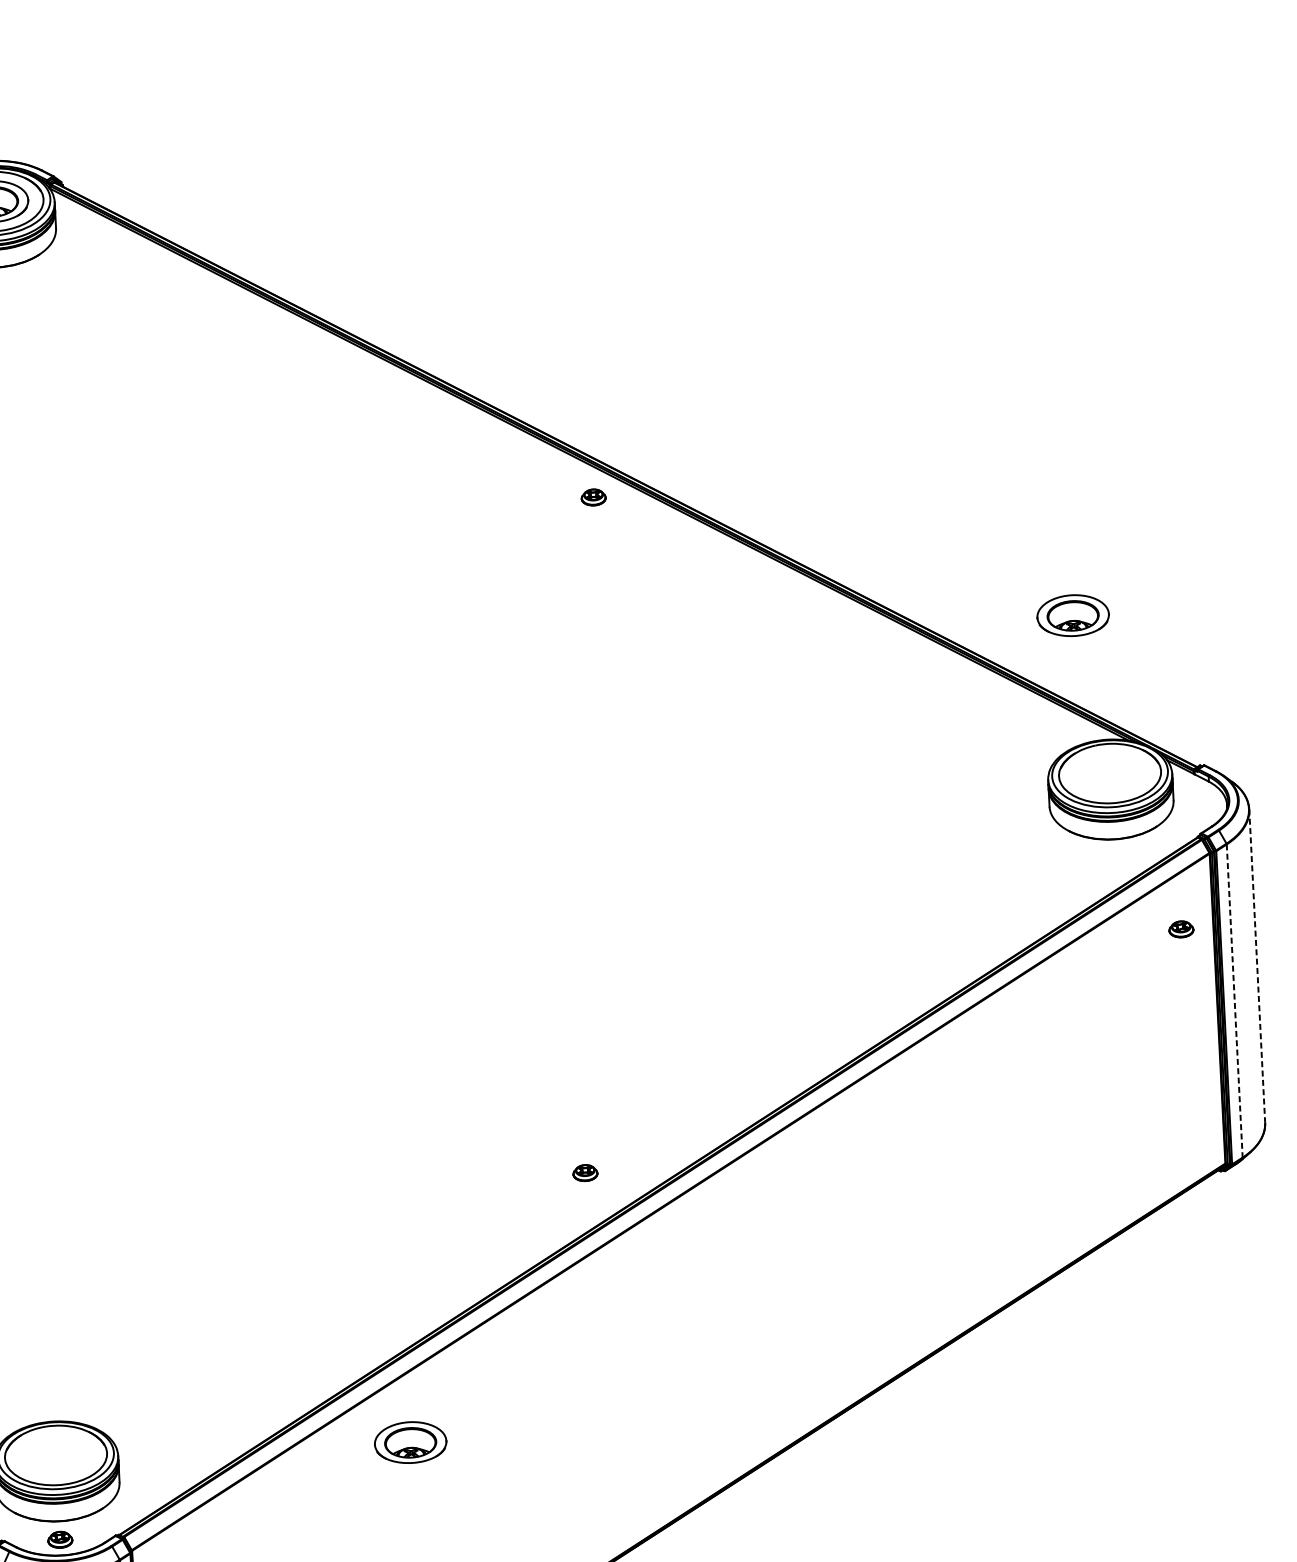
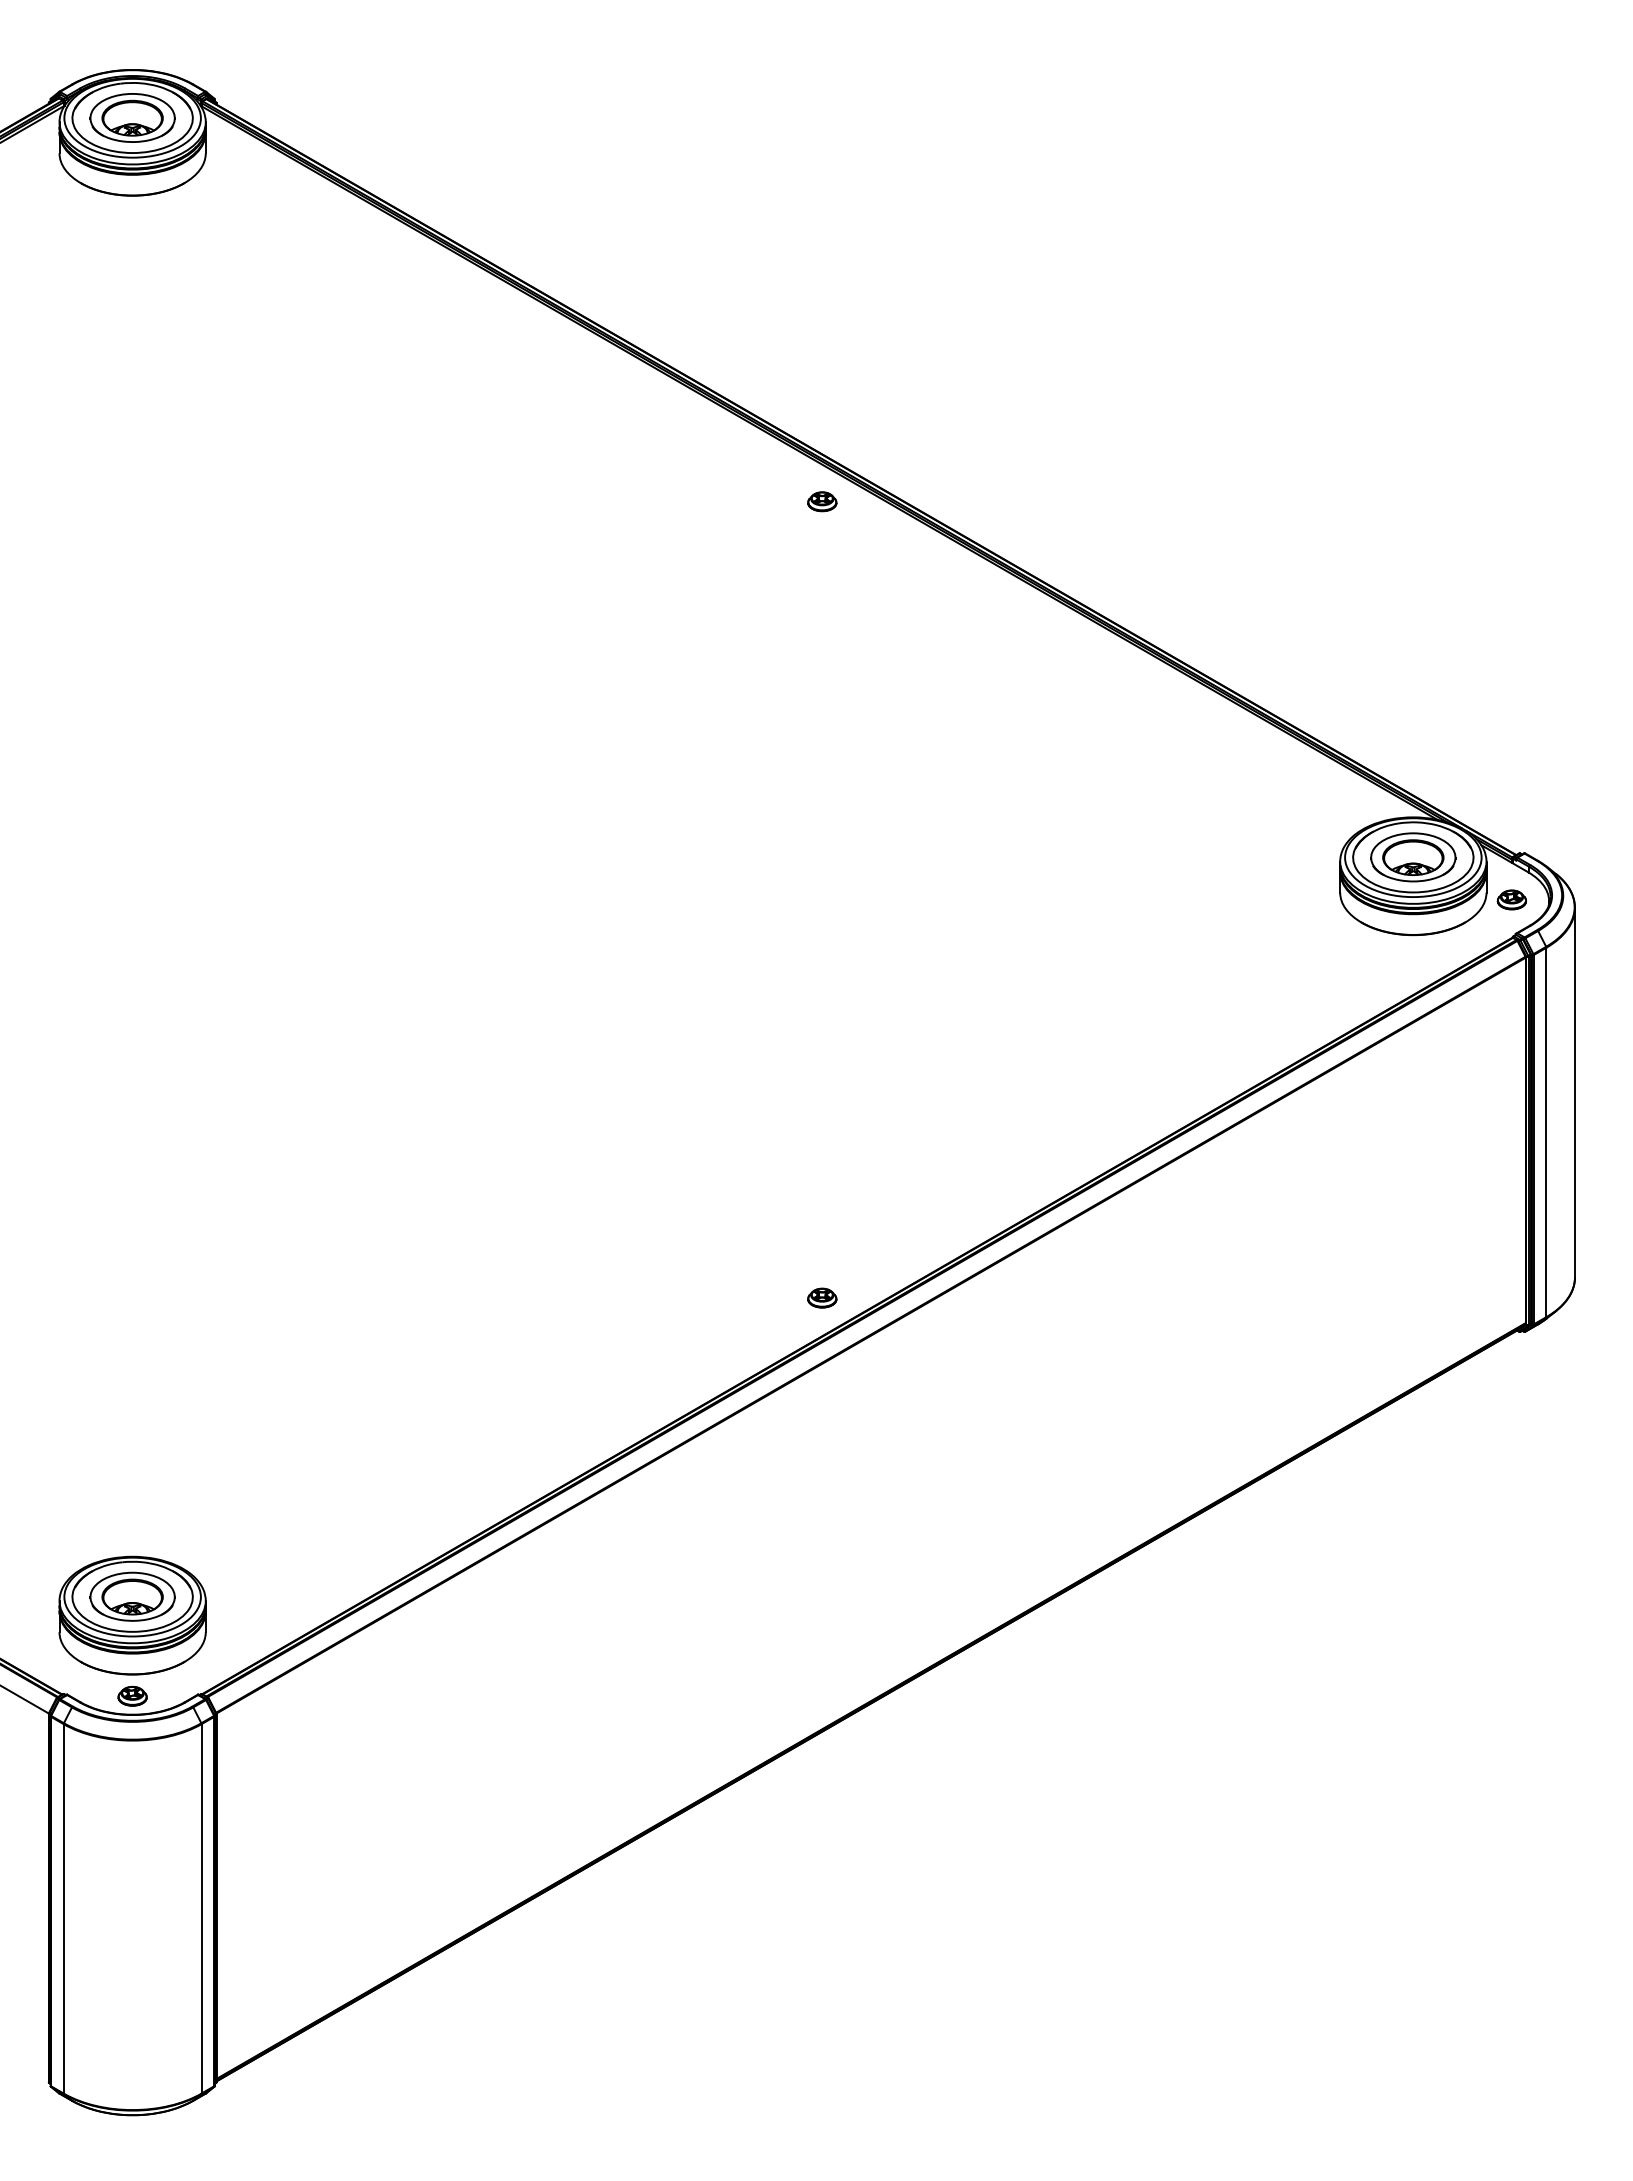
part: (1073, 615) -> (1413, 857), moved
part: (1180, 929) -> (1511, 899), moved
line: (1257, 965) -> (1575, 1092), dashed -> solid
line: (1234, 1001) -> (1546, 1132), dashed -> solid
part: (585, 1172) -> (822, 1297), moved
part: (410, 1442) -> (132, 1596), moved

